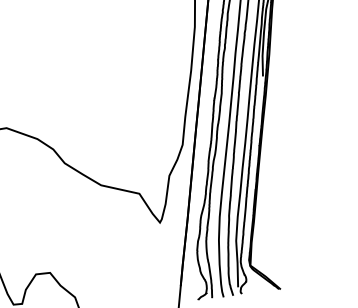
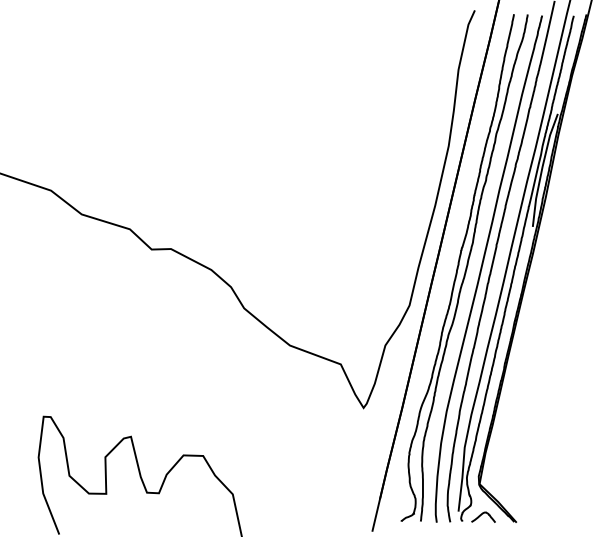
curve: (256, 286) -> (483, 514), added

